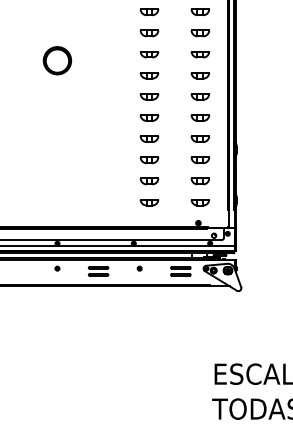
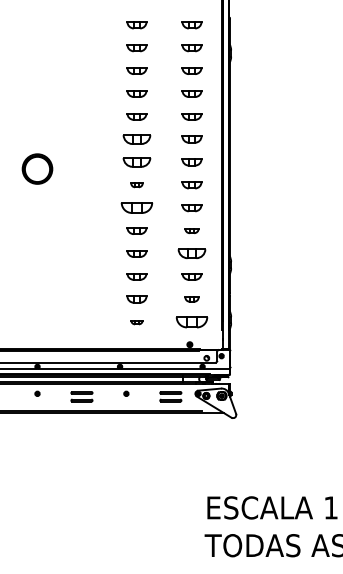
part: (149, 33) -> (136, 139), size x1.4
part: (149, 54) -> (136, 162), size x1.4
part: (149, 75) -> (136, 185), size x0.6
part: (149, 97) -> (136, 208), size x1.6
part: (199, 117) -> (191, 230), size x0.7
part: (199, 138) -> (191, 253), size x1.4
part: (199, 181) -> (191, 299), size x0.7
part: (149, 202) -> (136, 322), size x0.6
part: (199, 202) -> (191, 322), size x1.6

